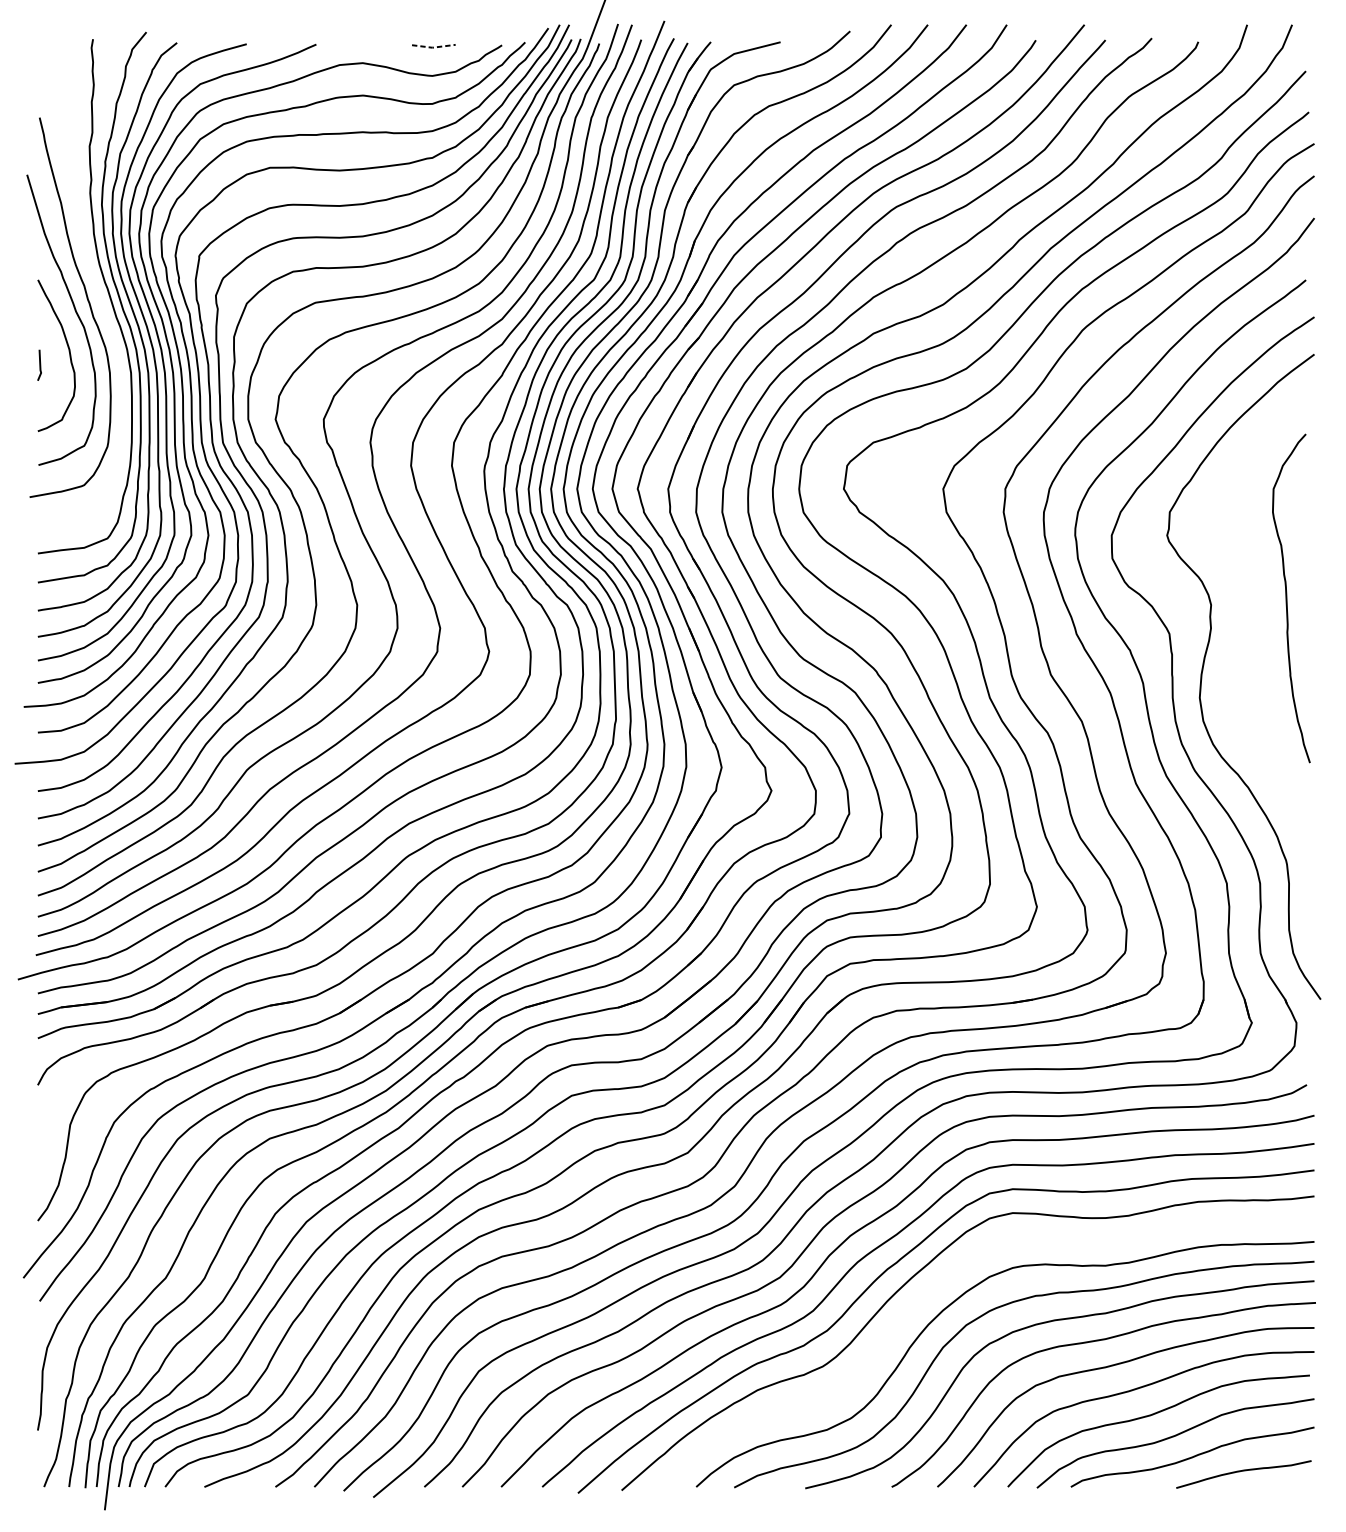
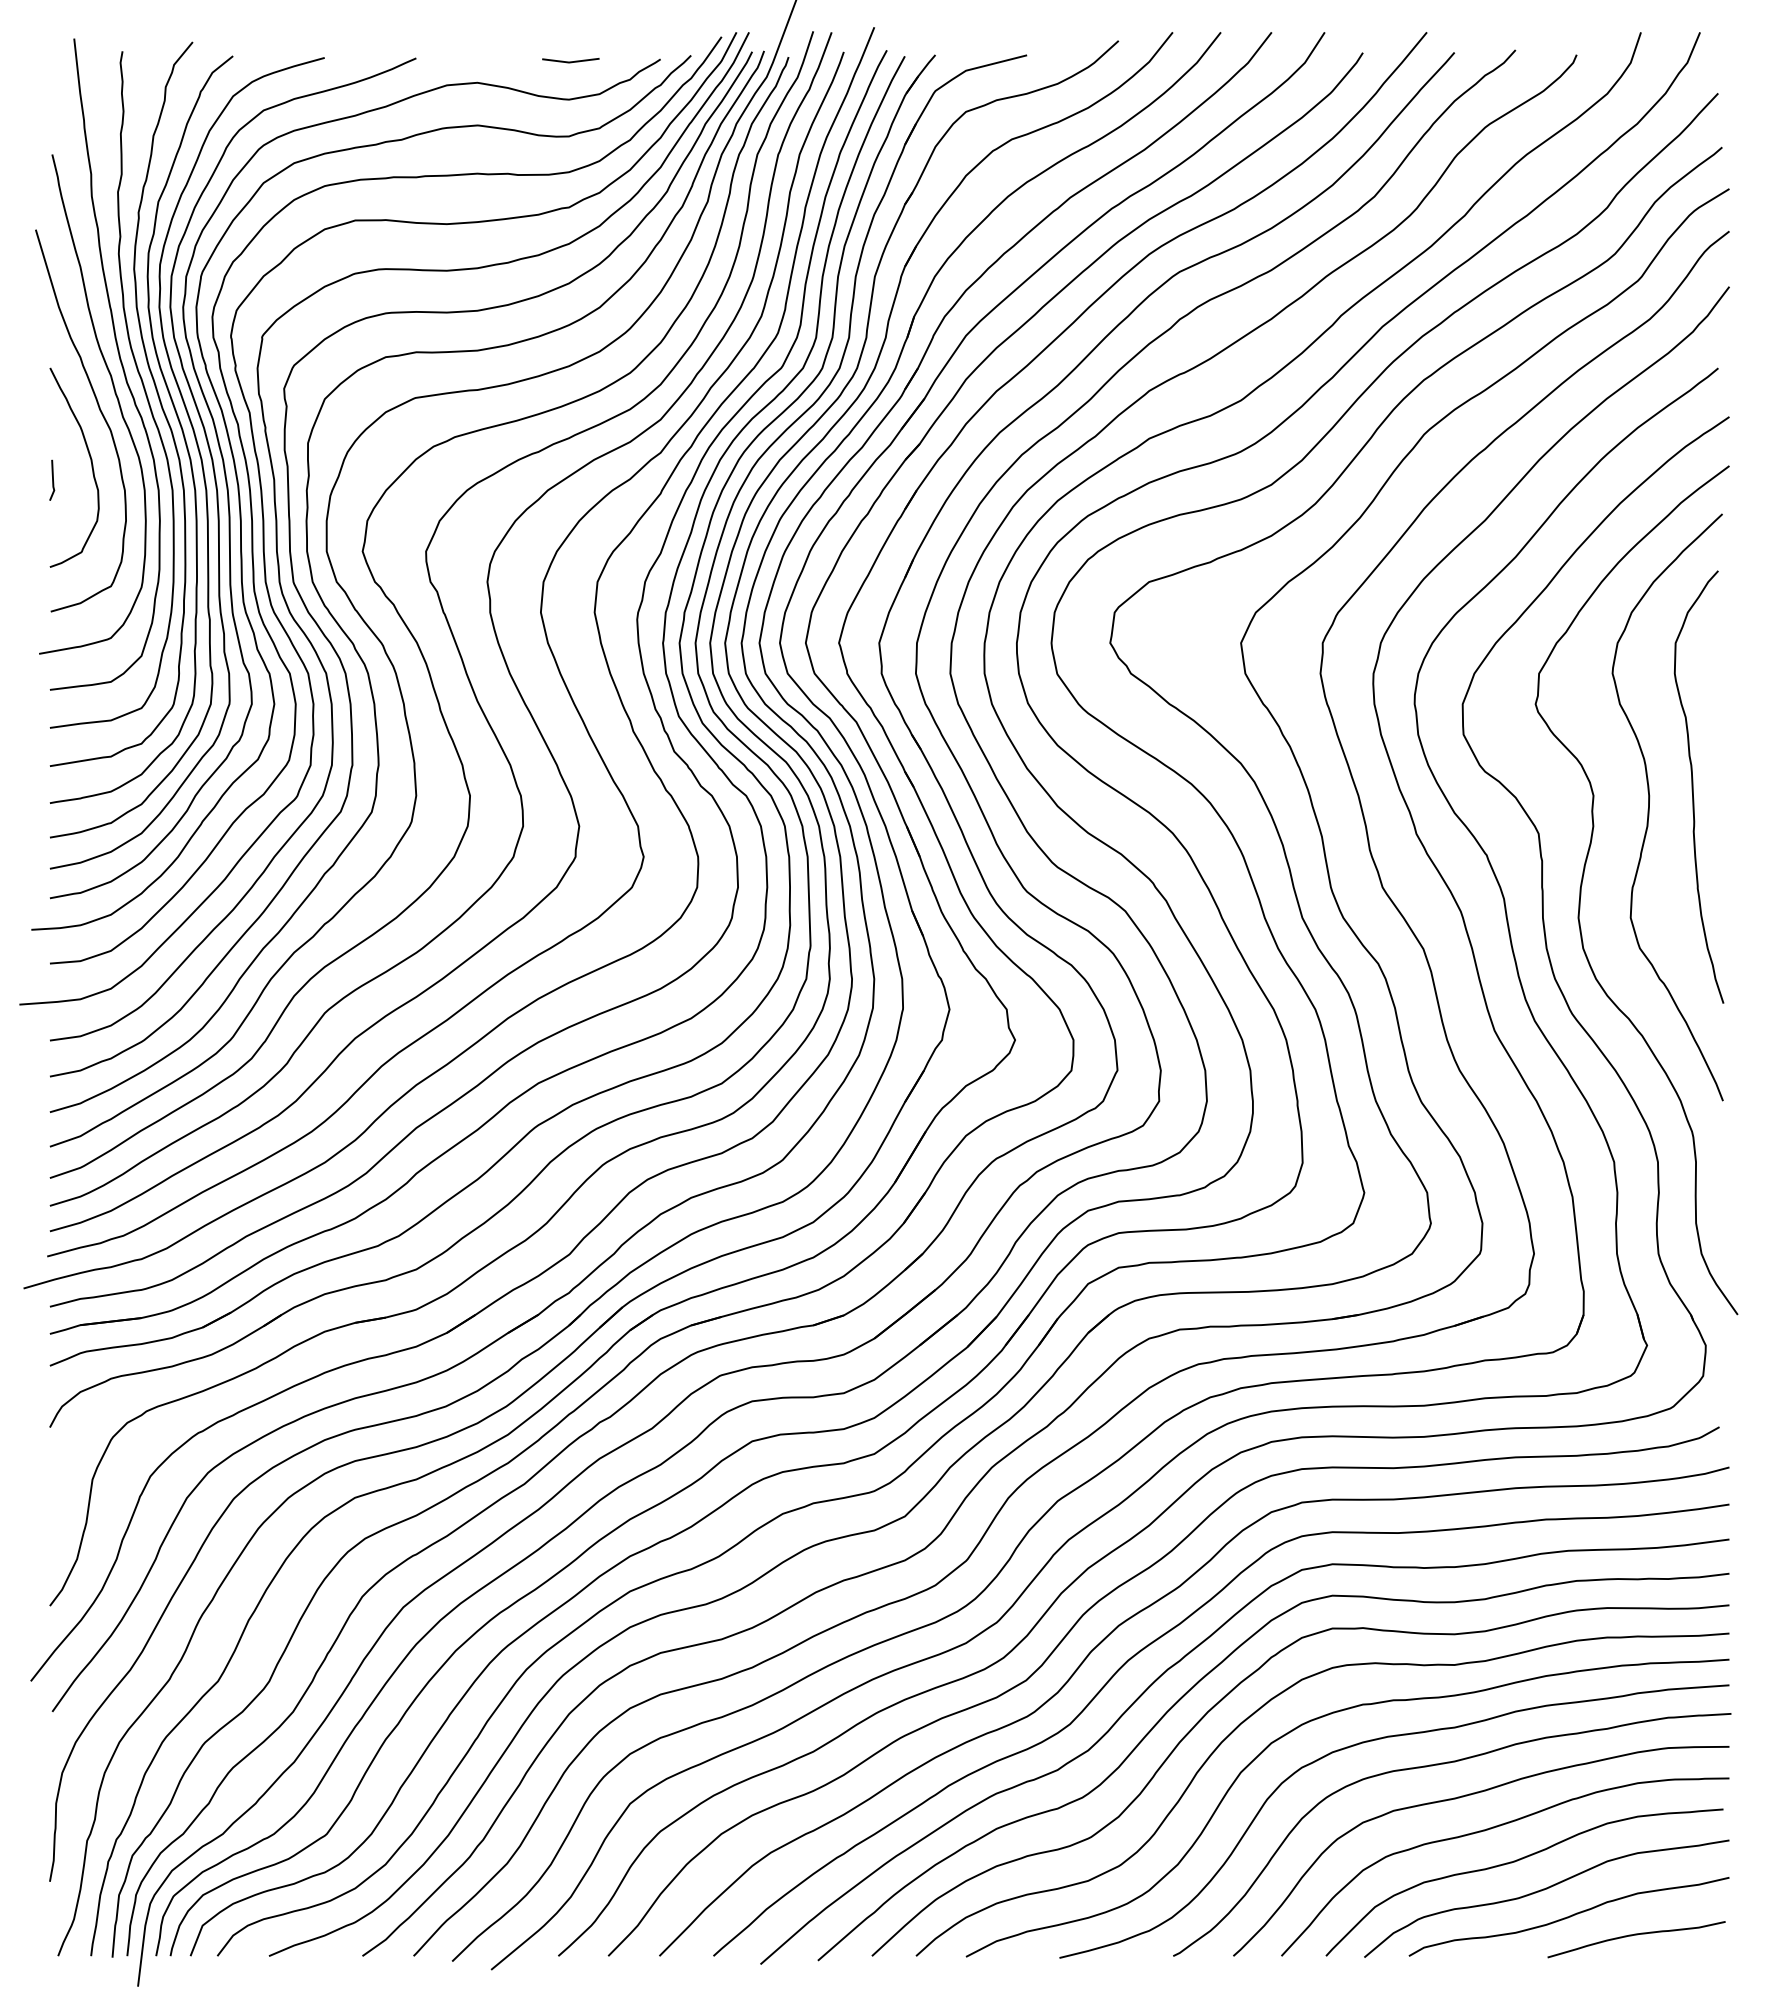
line: (433, 47) -> (570, 62), dashed -> solid
curve: (90, 274) -> (119, 360), added
curve: (1253, 613) -> (1649, 807), added
curve: (935, 1287) -> (1230, 1693), added

